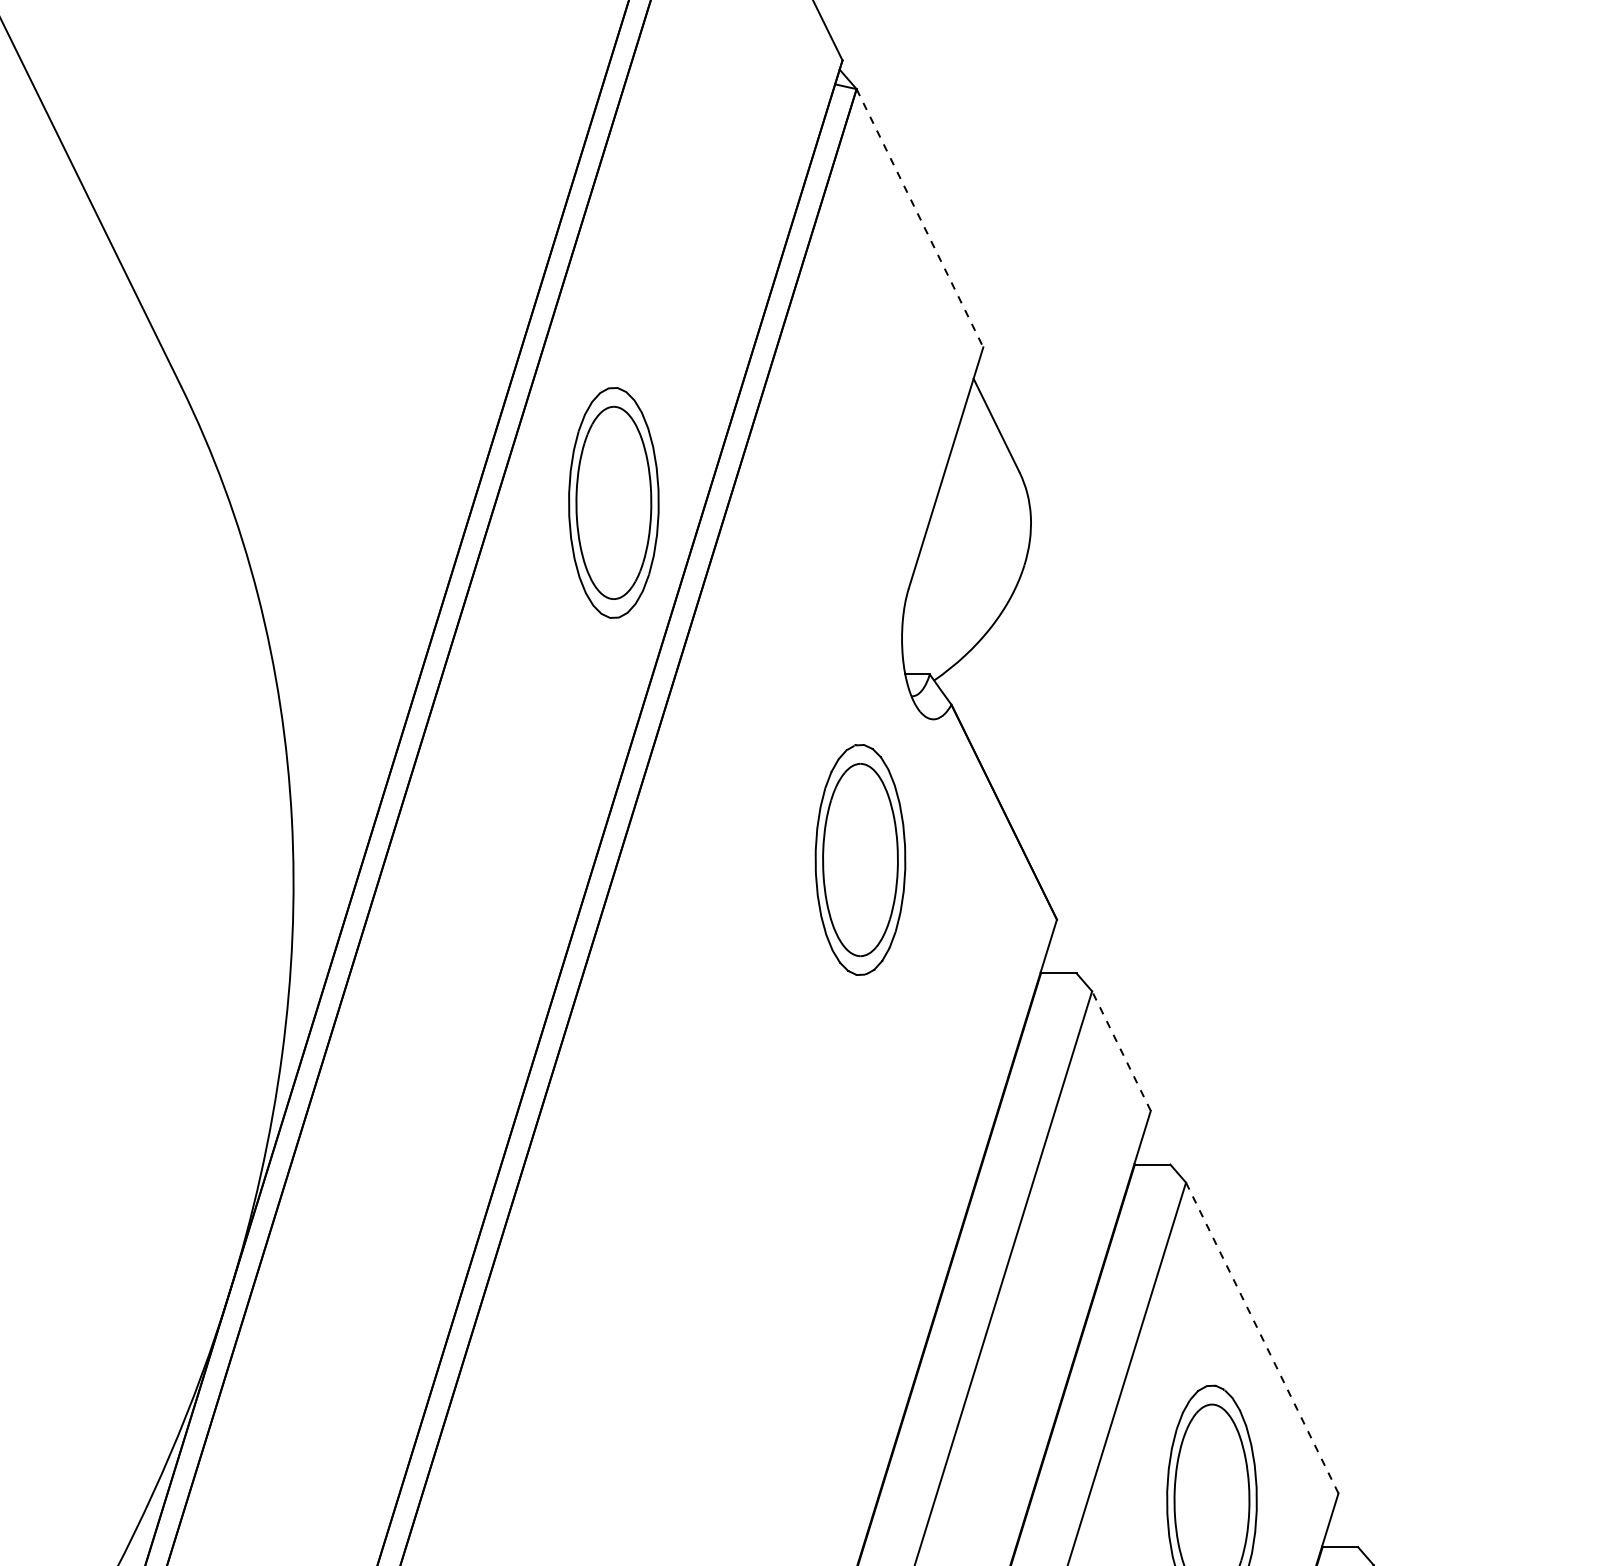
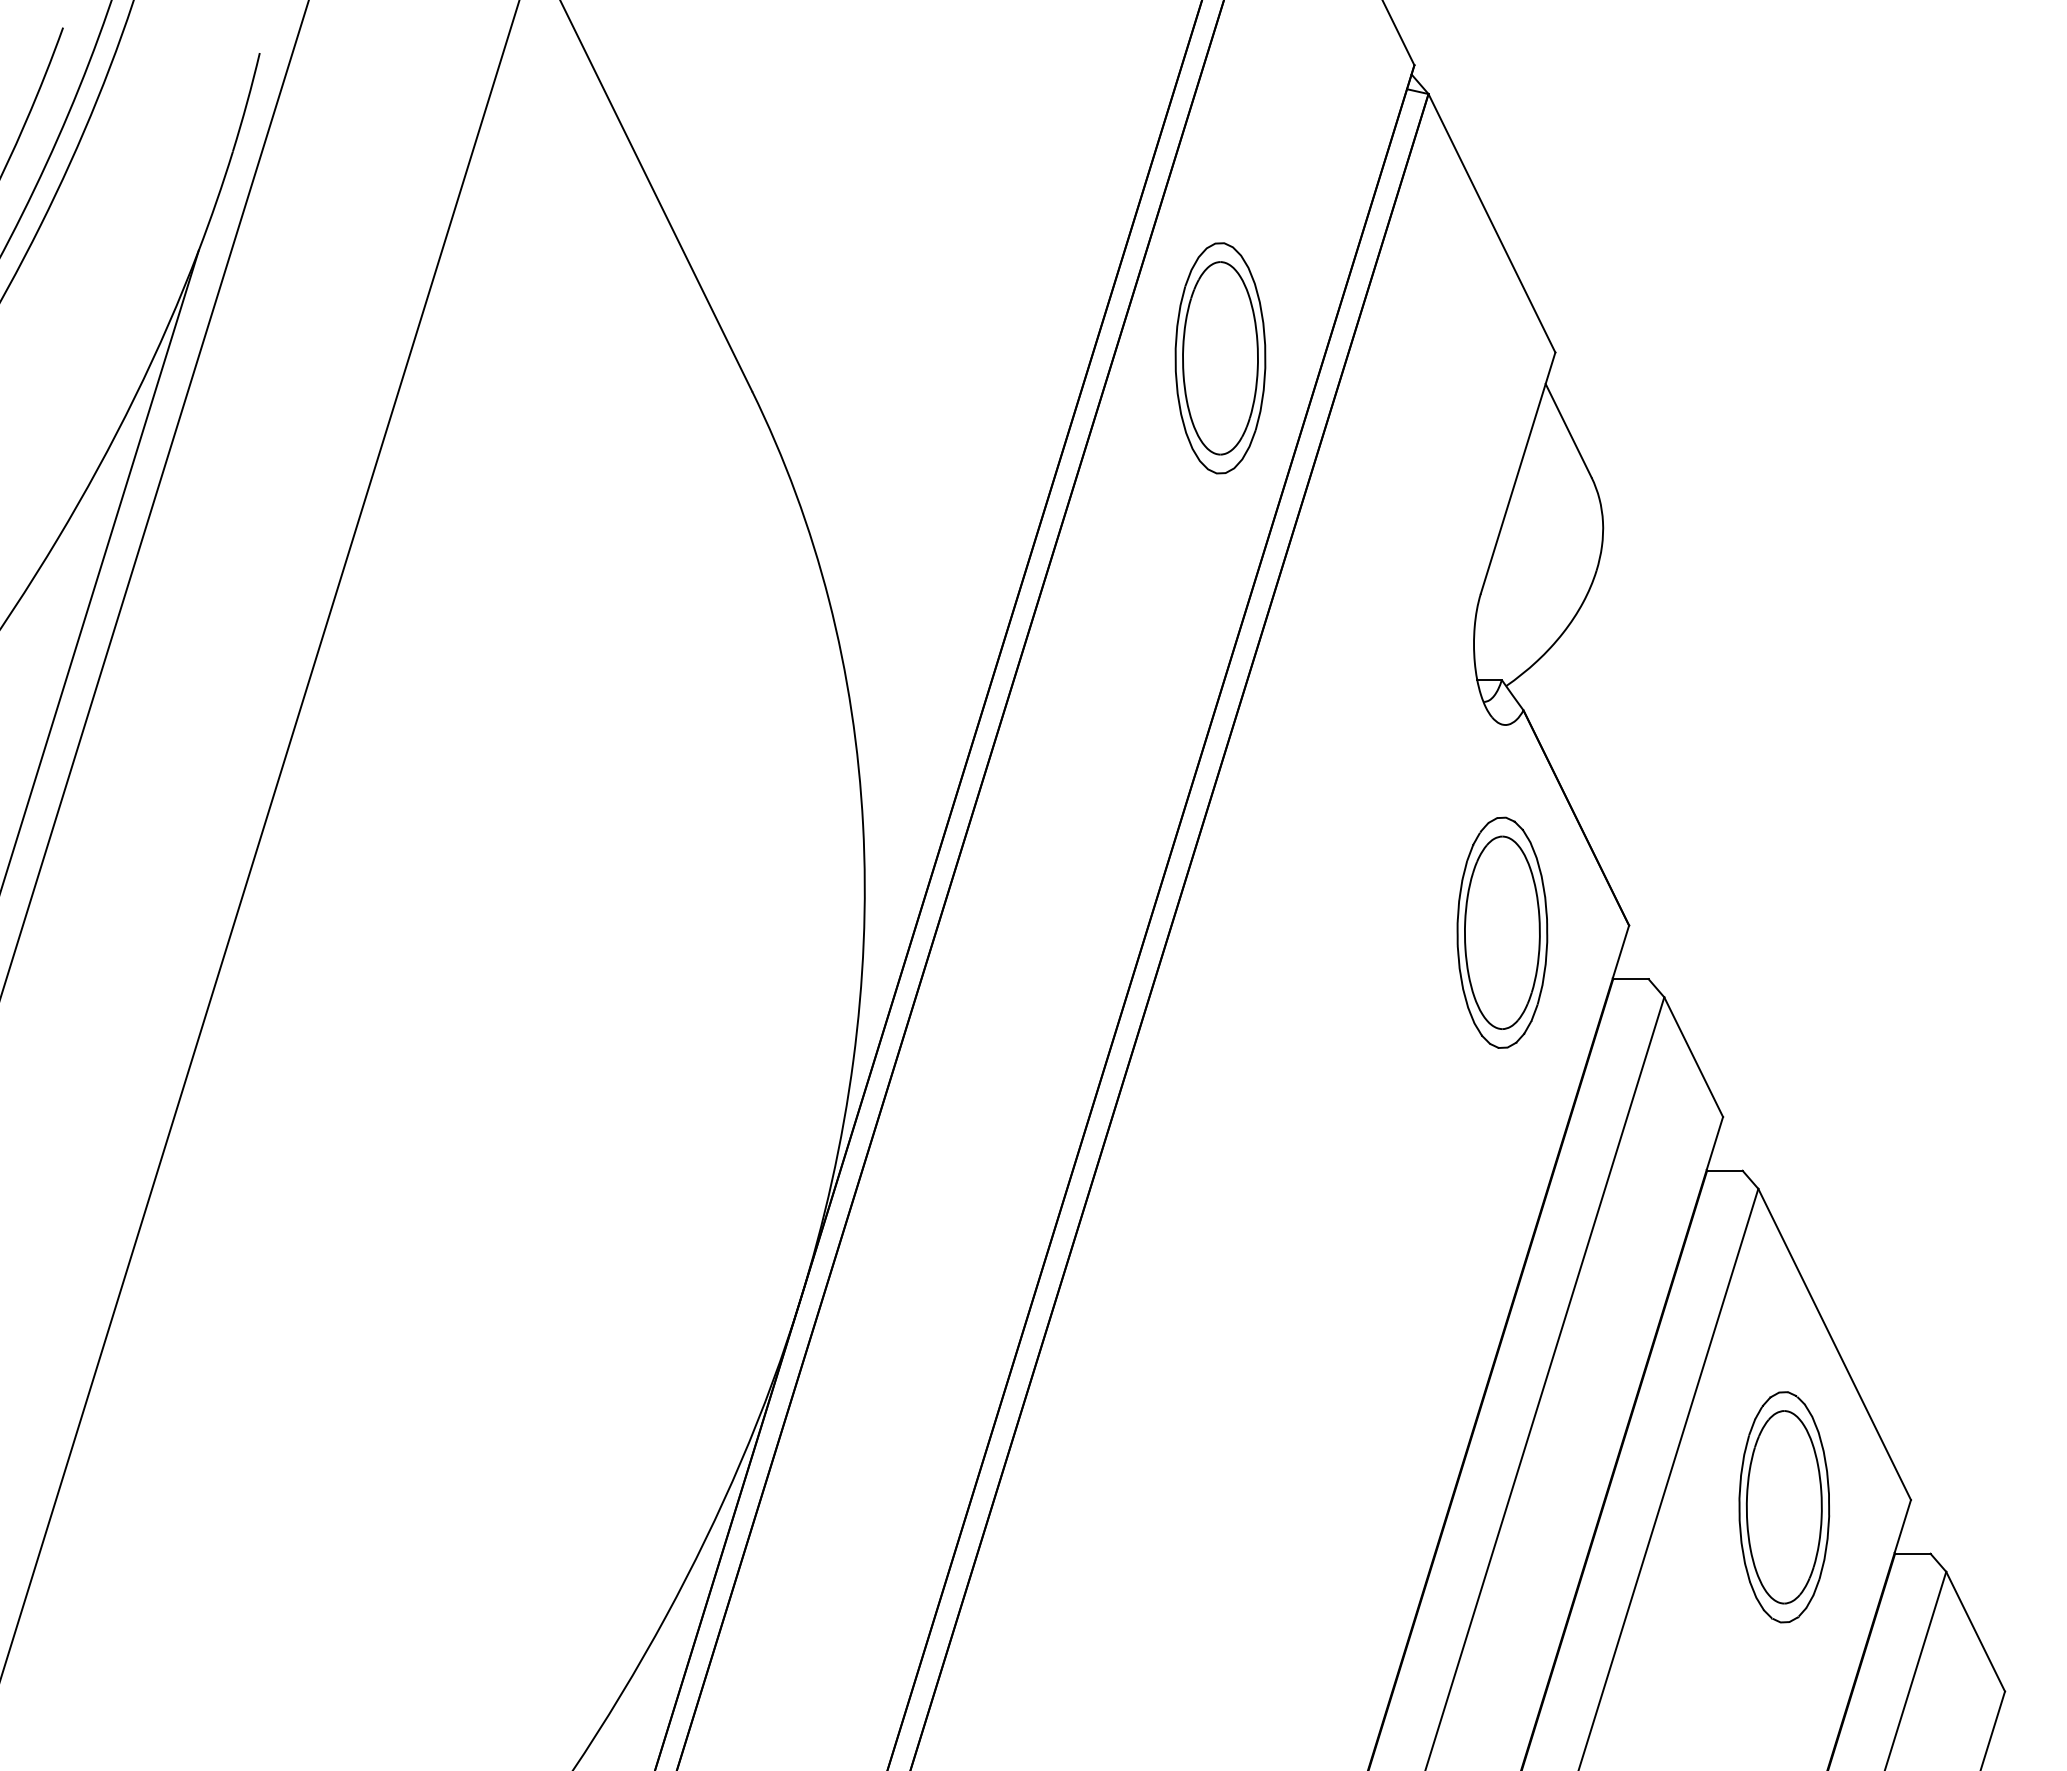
line: (919, 218) -> (1491, 223), dashed -> solid
part: (613, 503) -> (1220, 358), moved
part: (860, 859) -> (1502, 932), moved
line: (1121, 1051) -> (1693, 1057), dashed -> solid
line: (1262, 1337) -> (1834, 1343), dashed -> solid

